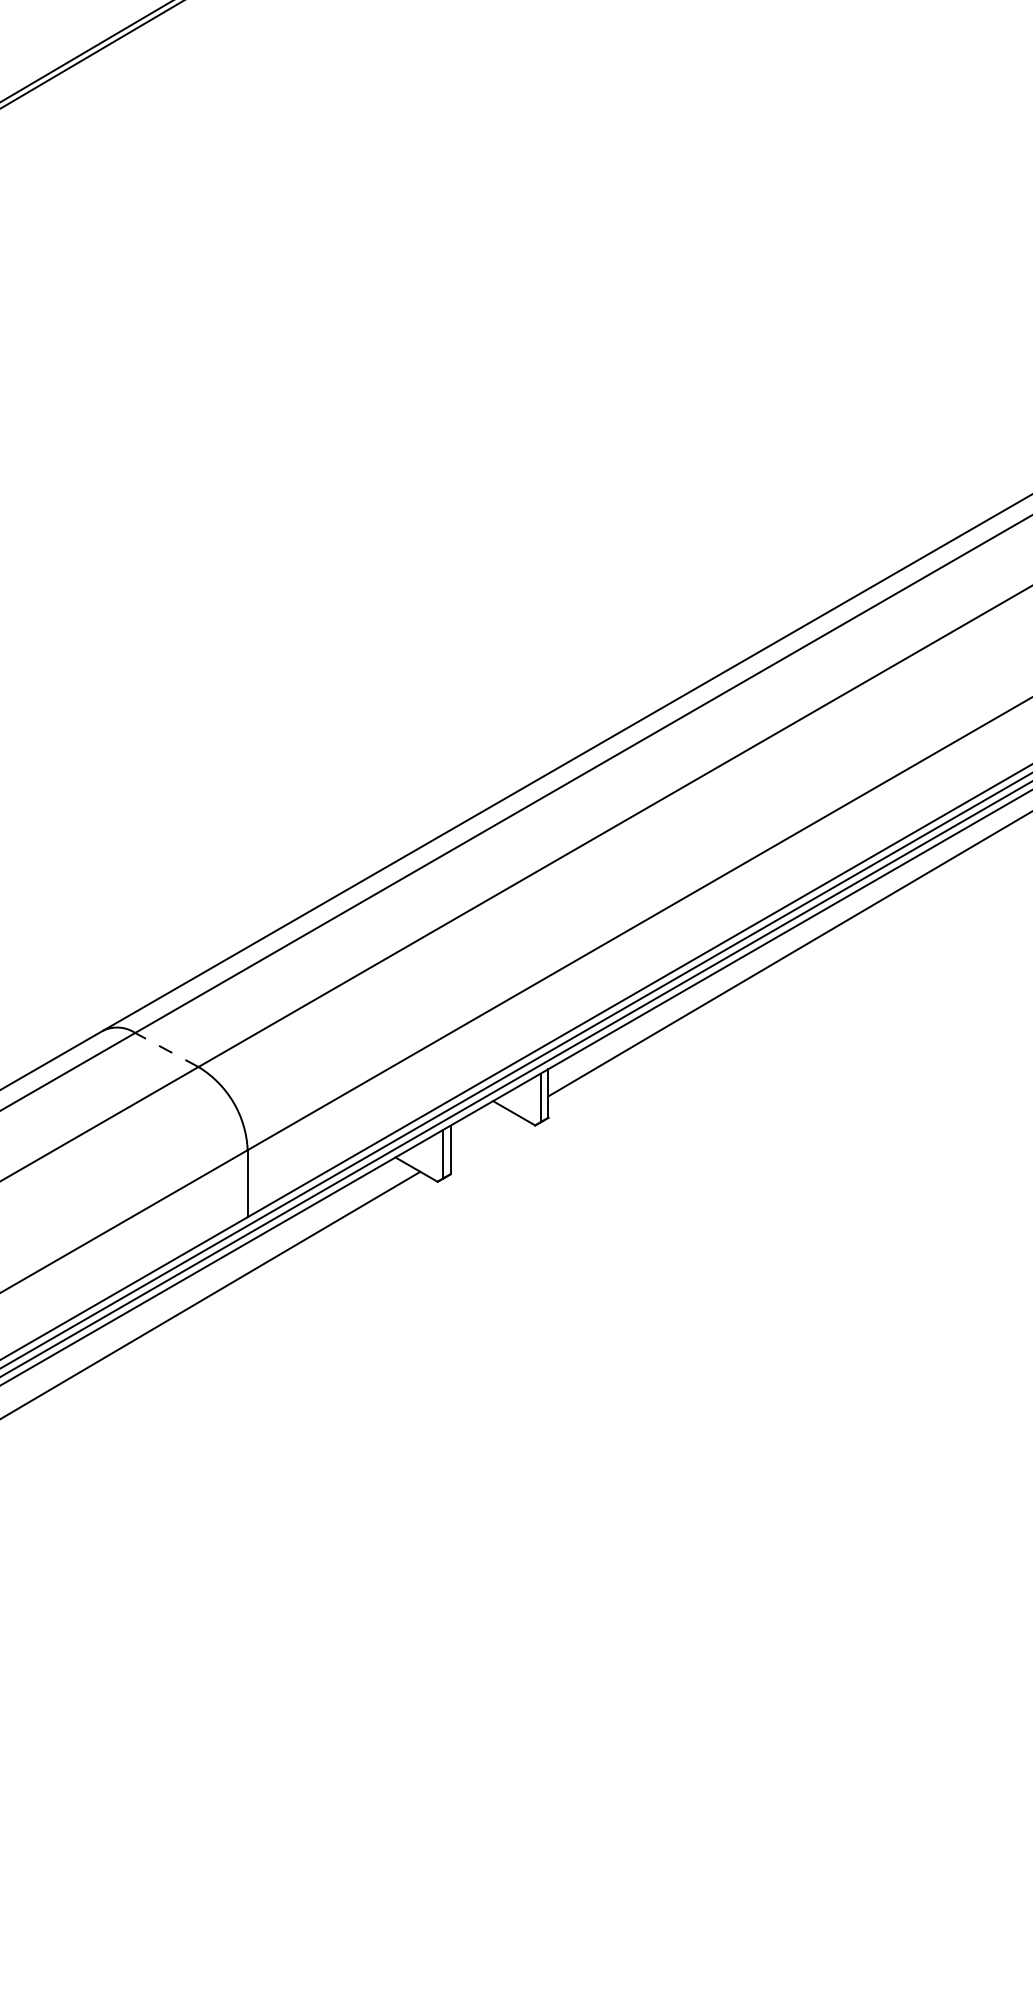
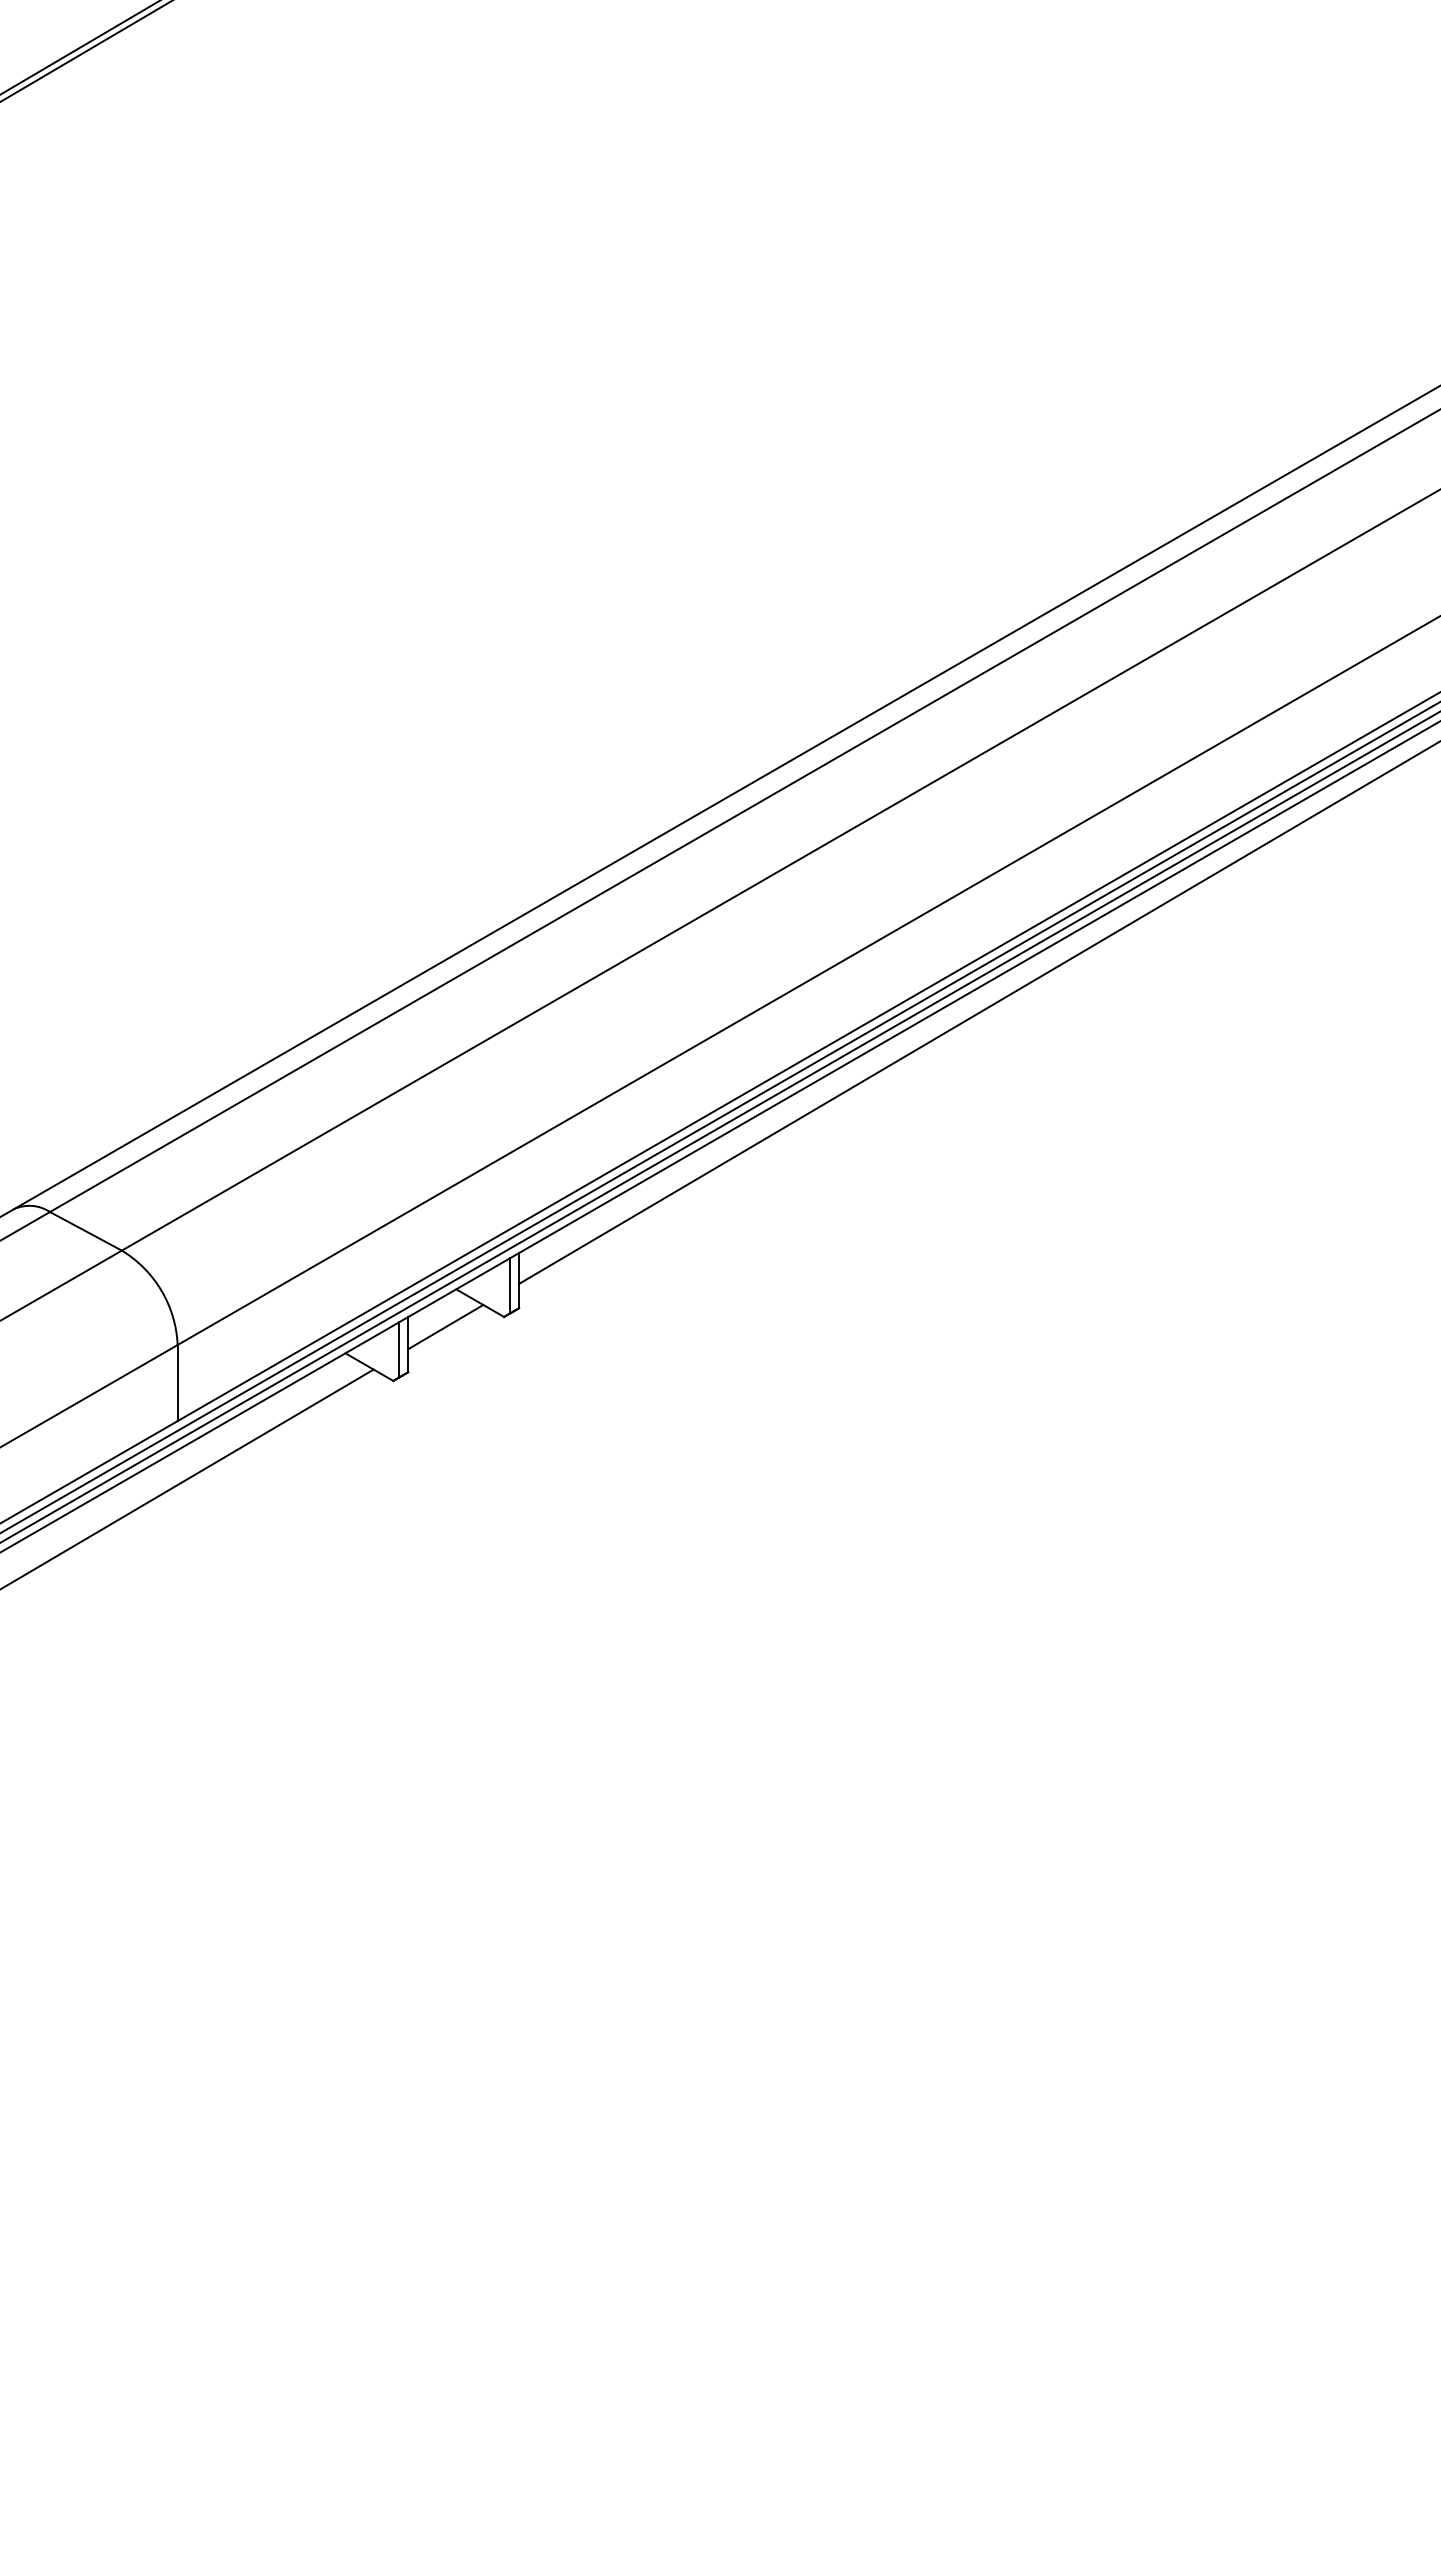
line: (166, 1050) -> (85, 1231), dashed -> solid
line: (483, 1133) -> (445, 1326), added

